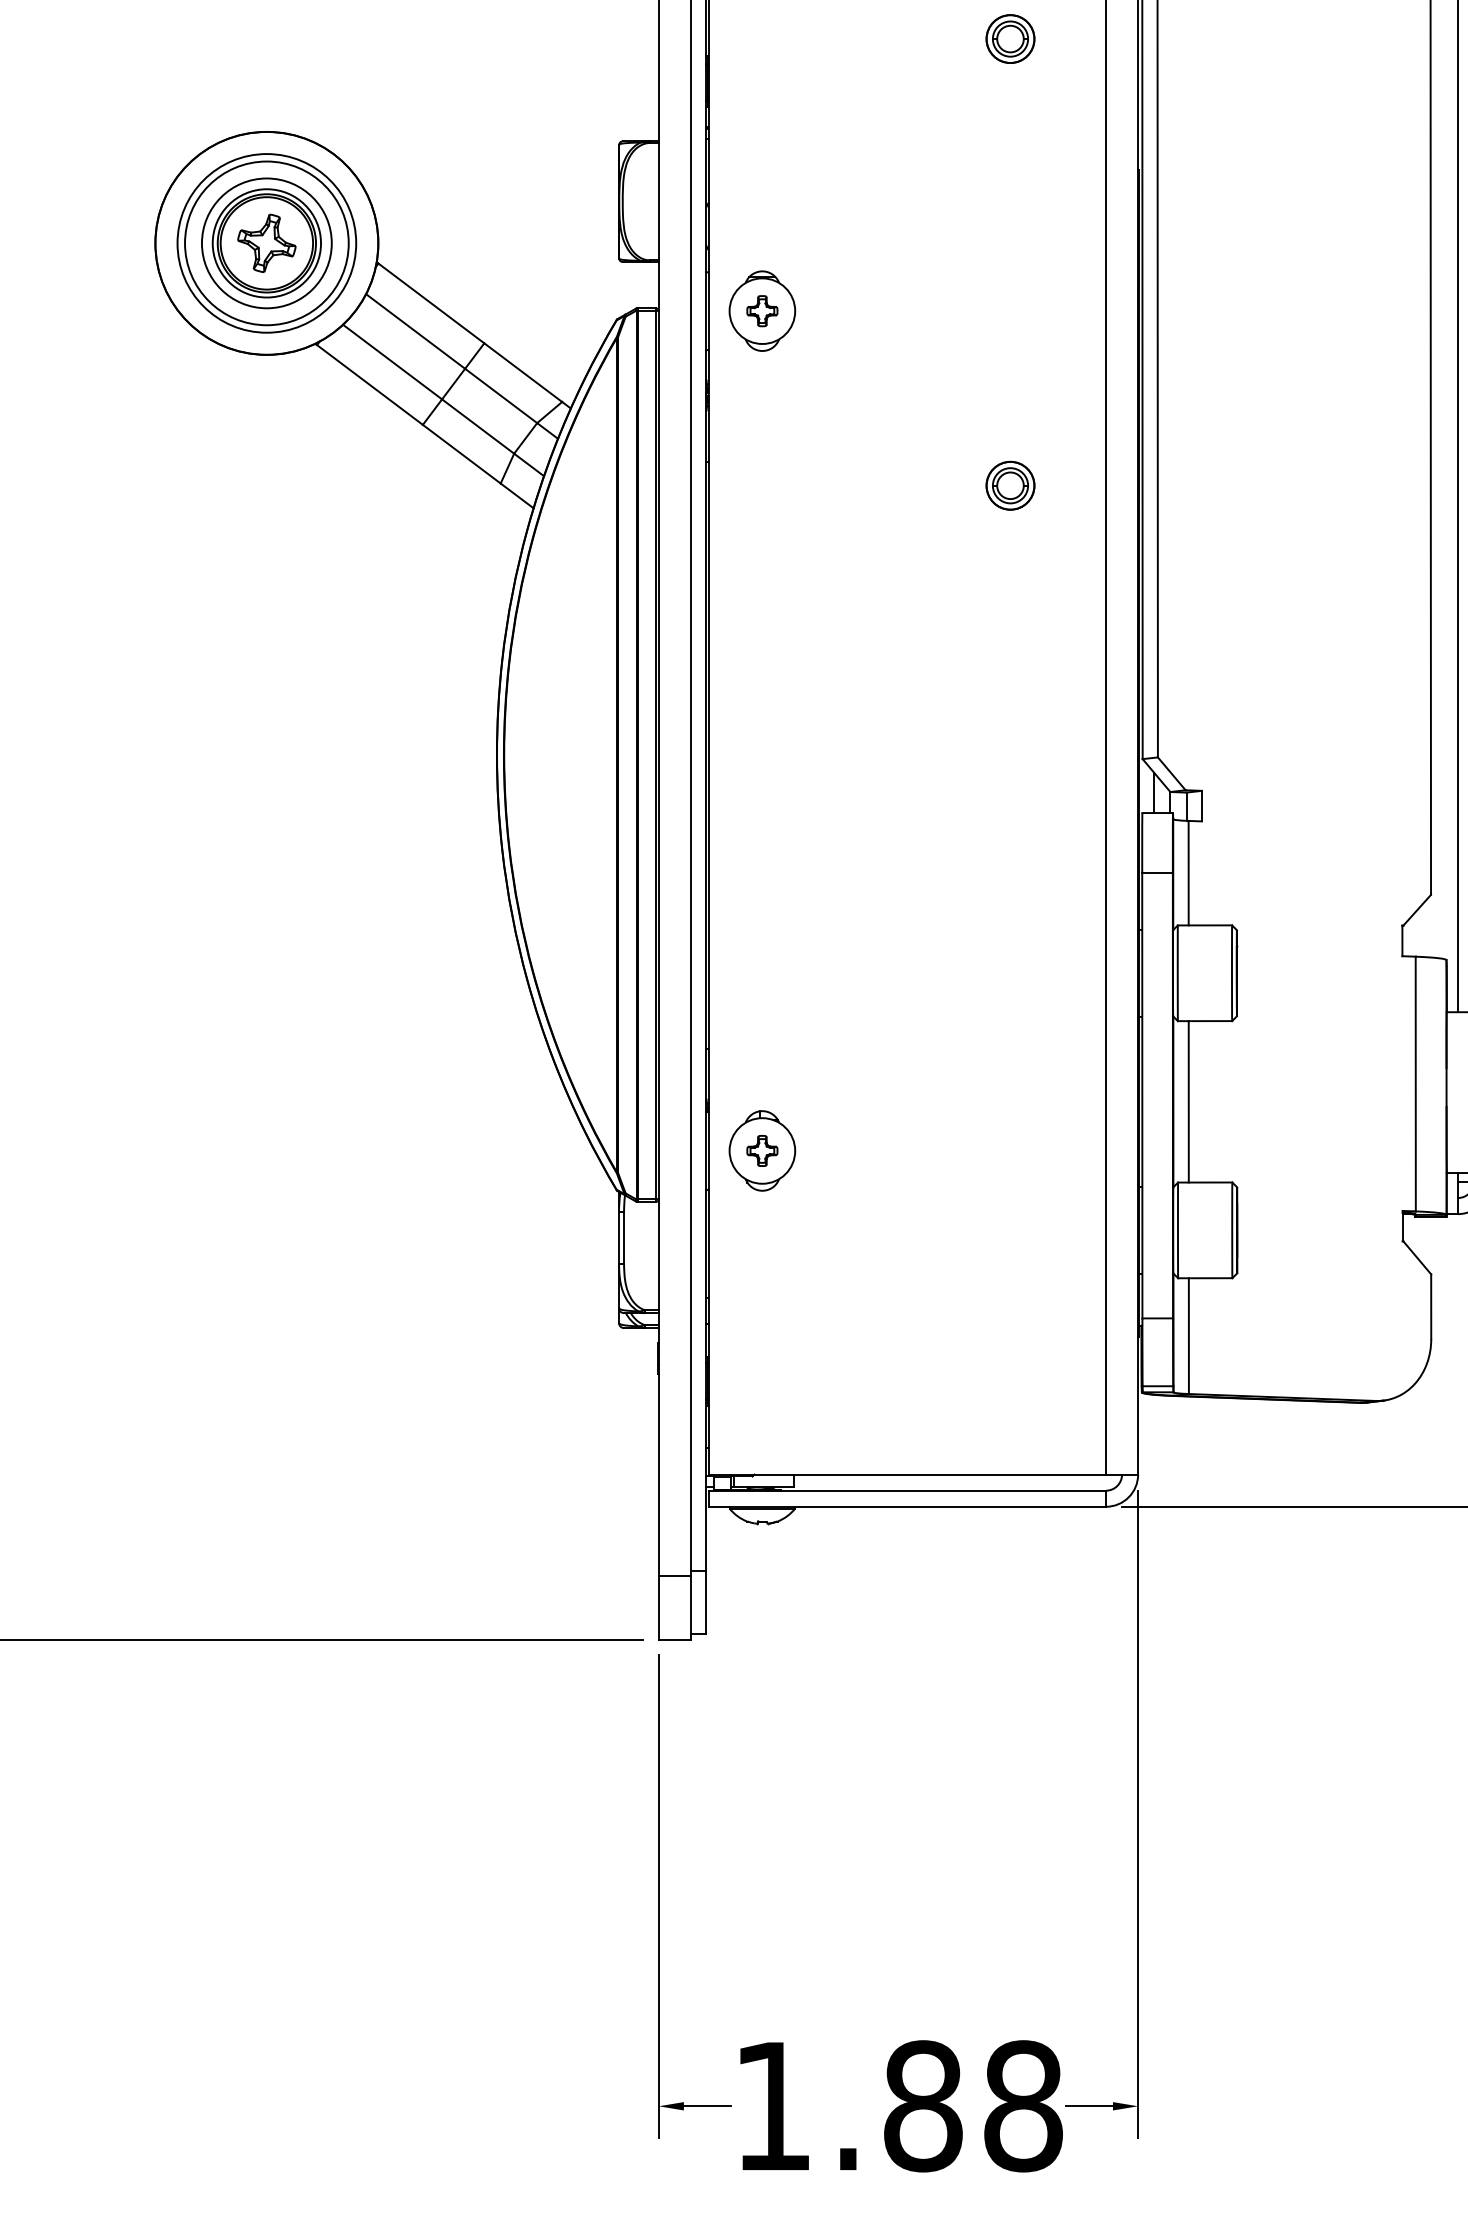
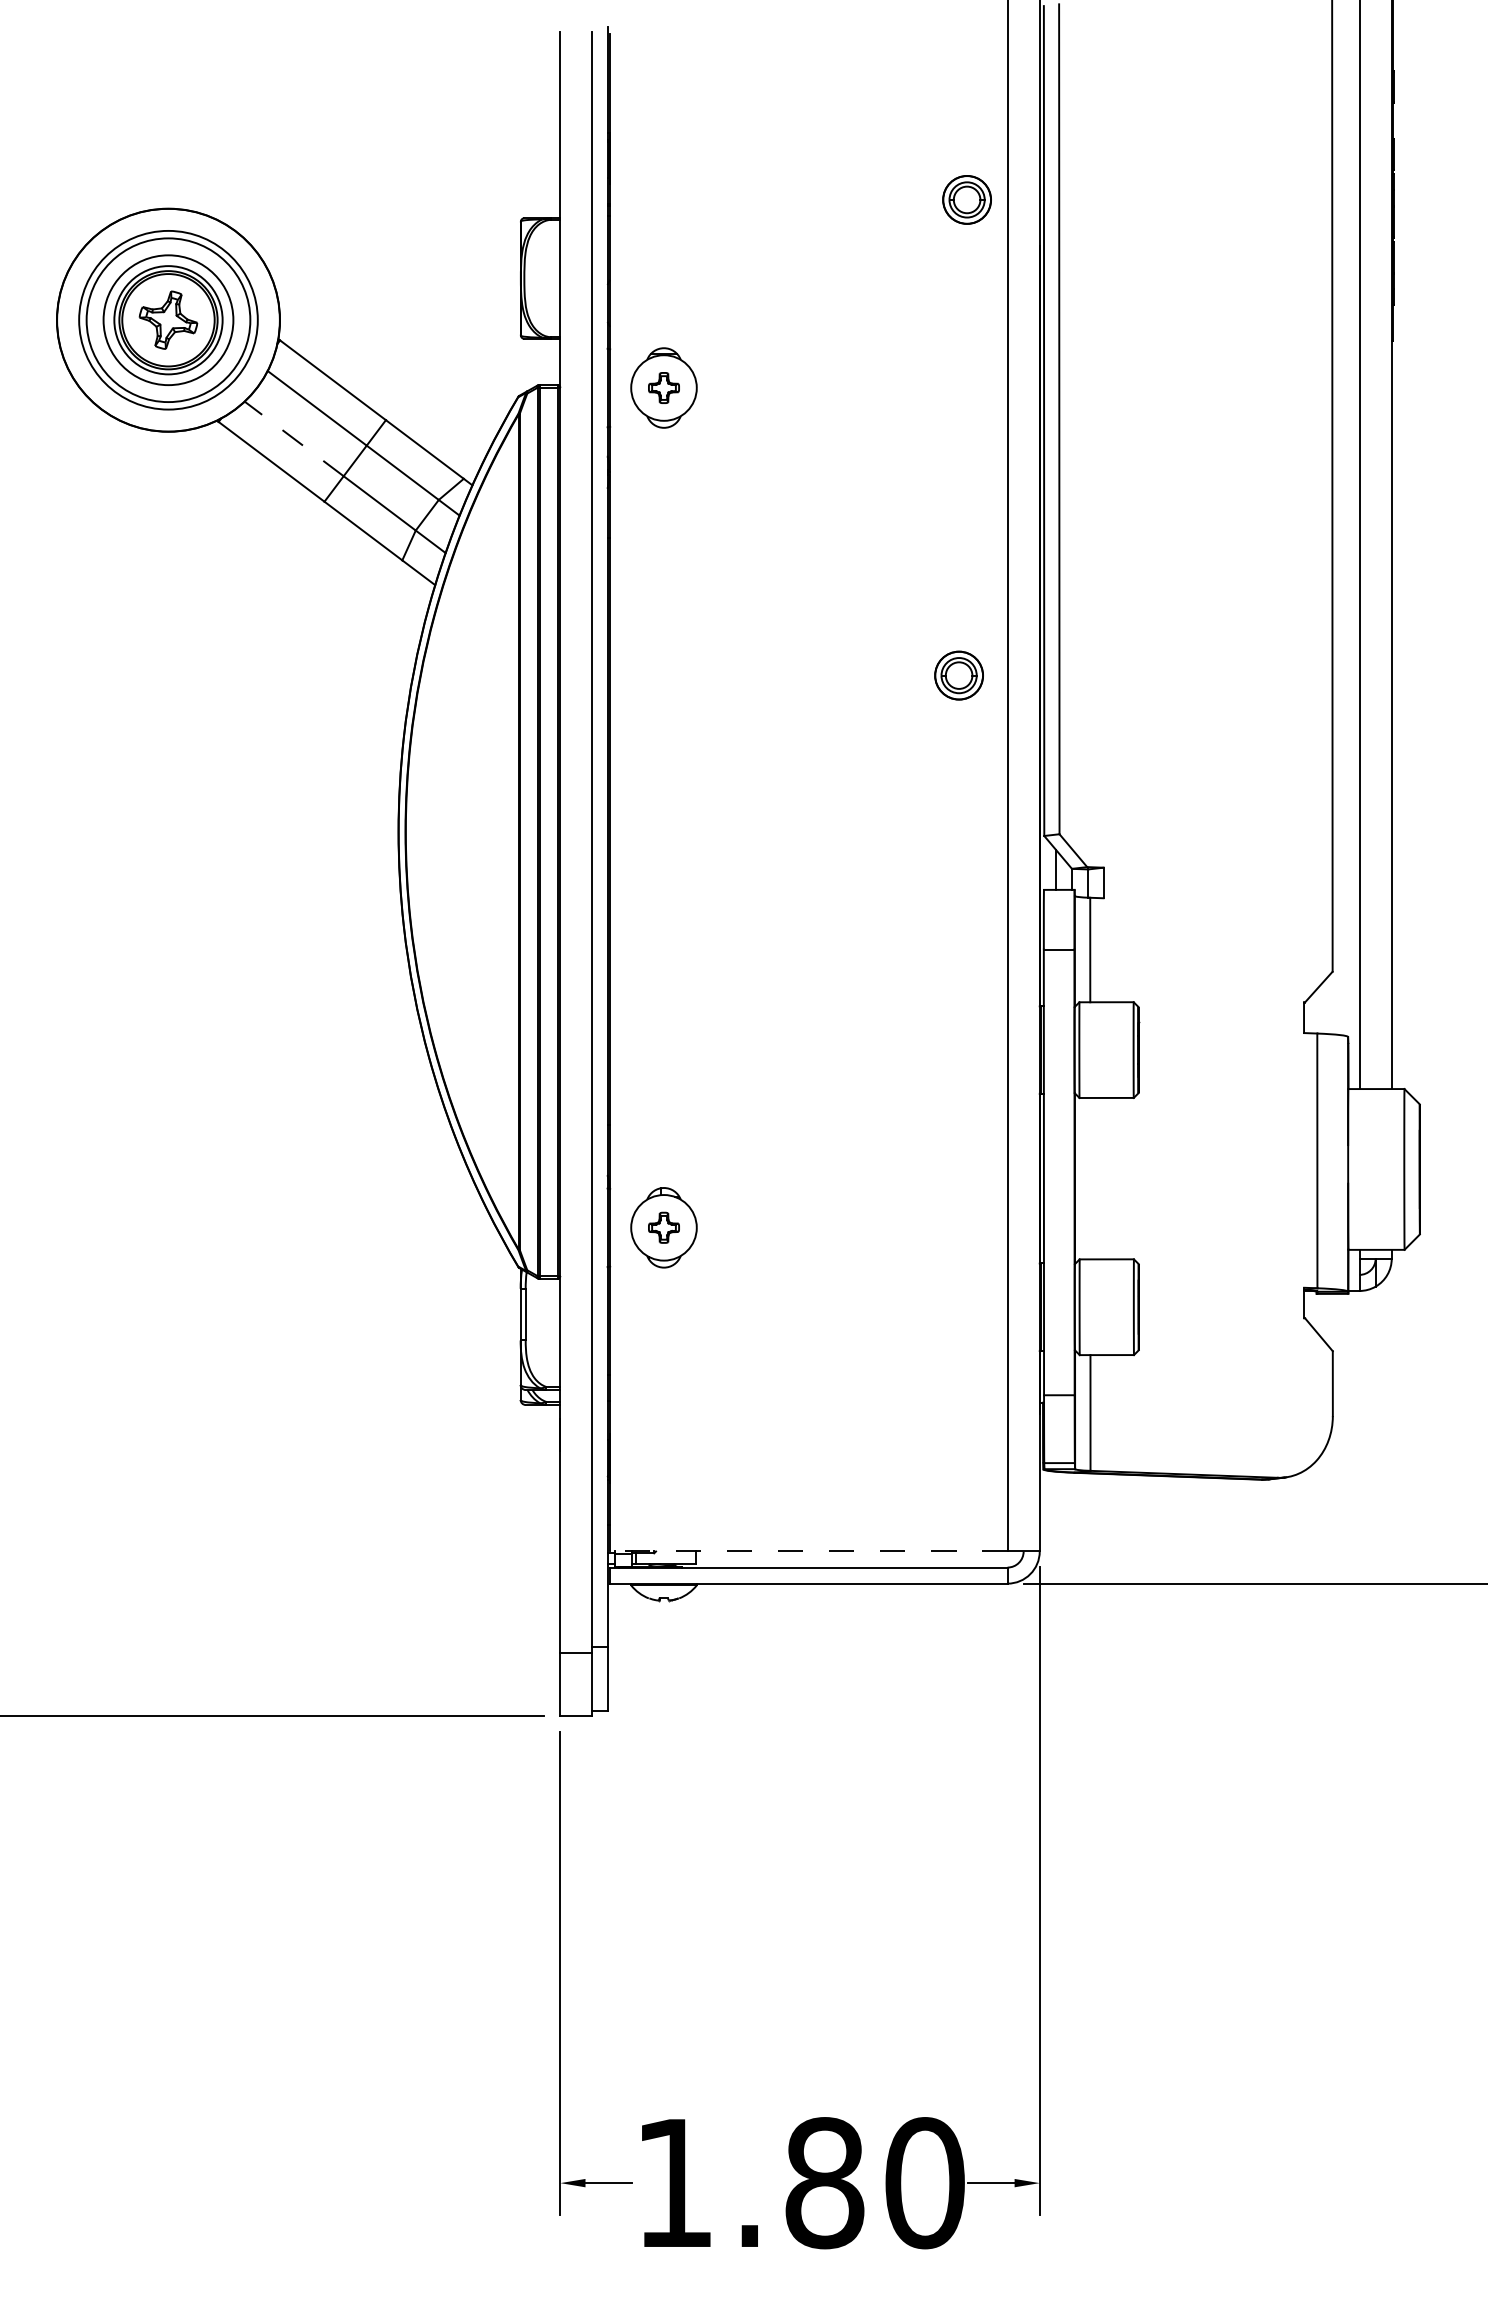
part: (1009, 38) -> (966, 199), moved
line: (392, 361) -> (294, 438), solid -> dashed
part: (1009, 485) -> (958, 675), moved
line: (1188, 1101) -> (1090, 1178), removed
line: (906, 1474) -> (808, 1551), solid -> dashed
text: (1022, 2106) -> (924, 2183), 1.88 -> 1.80

